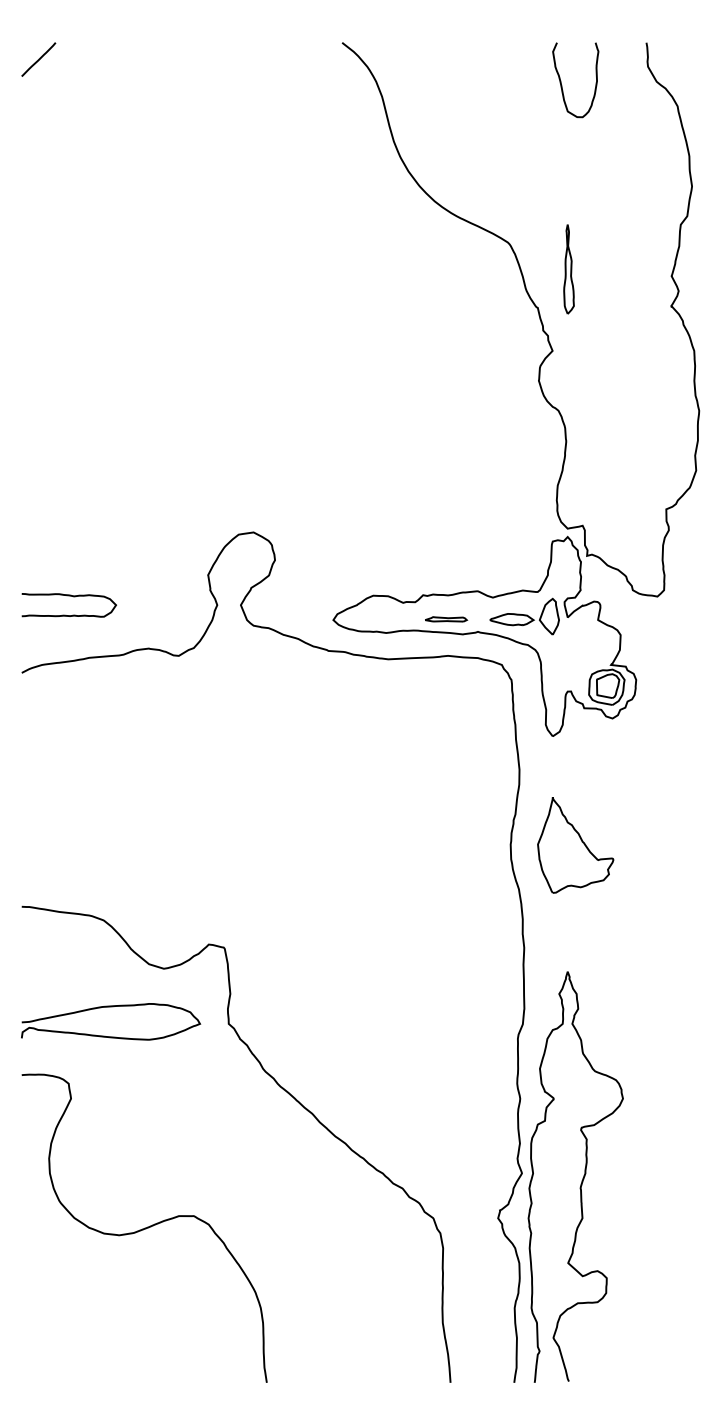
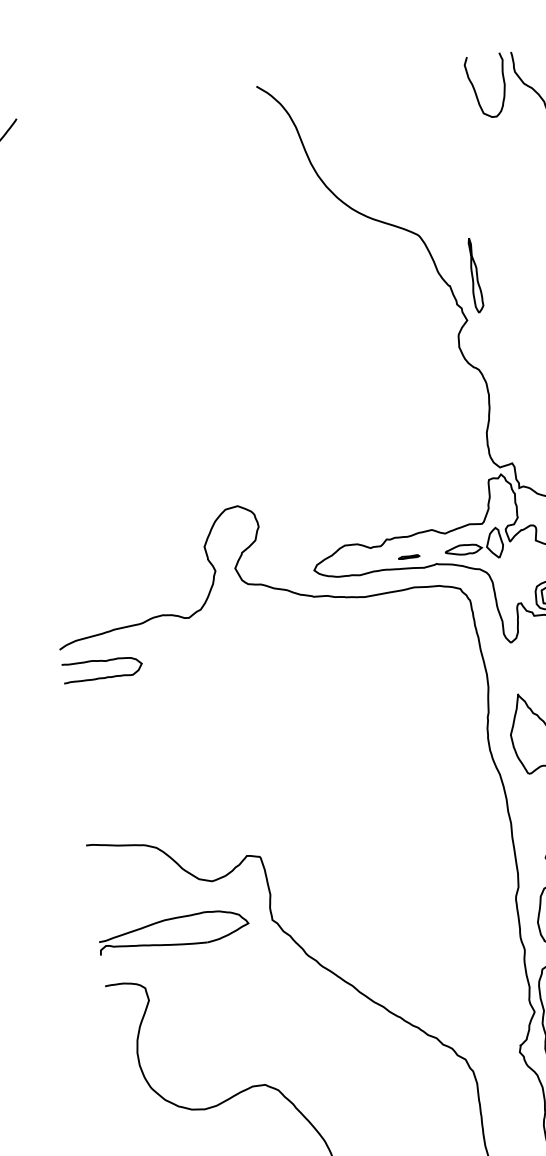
curve: (562, 85) -> (476, 92), moved
part: (568, 269) -> (474, 275), moved
curve: (68, 596) -> (101, 661), moved
part: (446, 619) -> (408, 557), size x0.6

